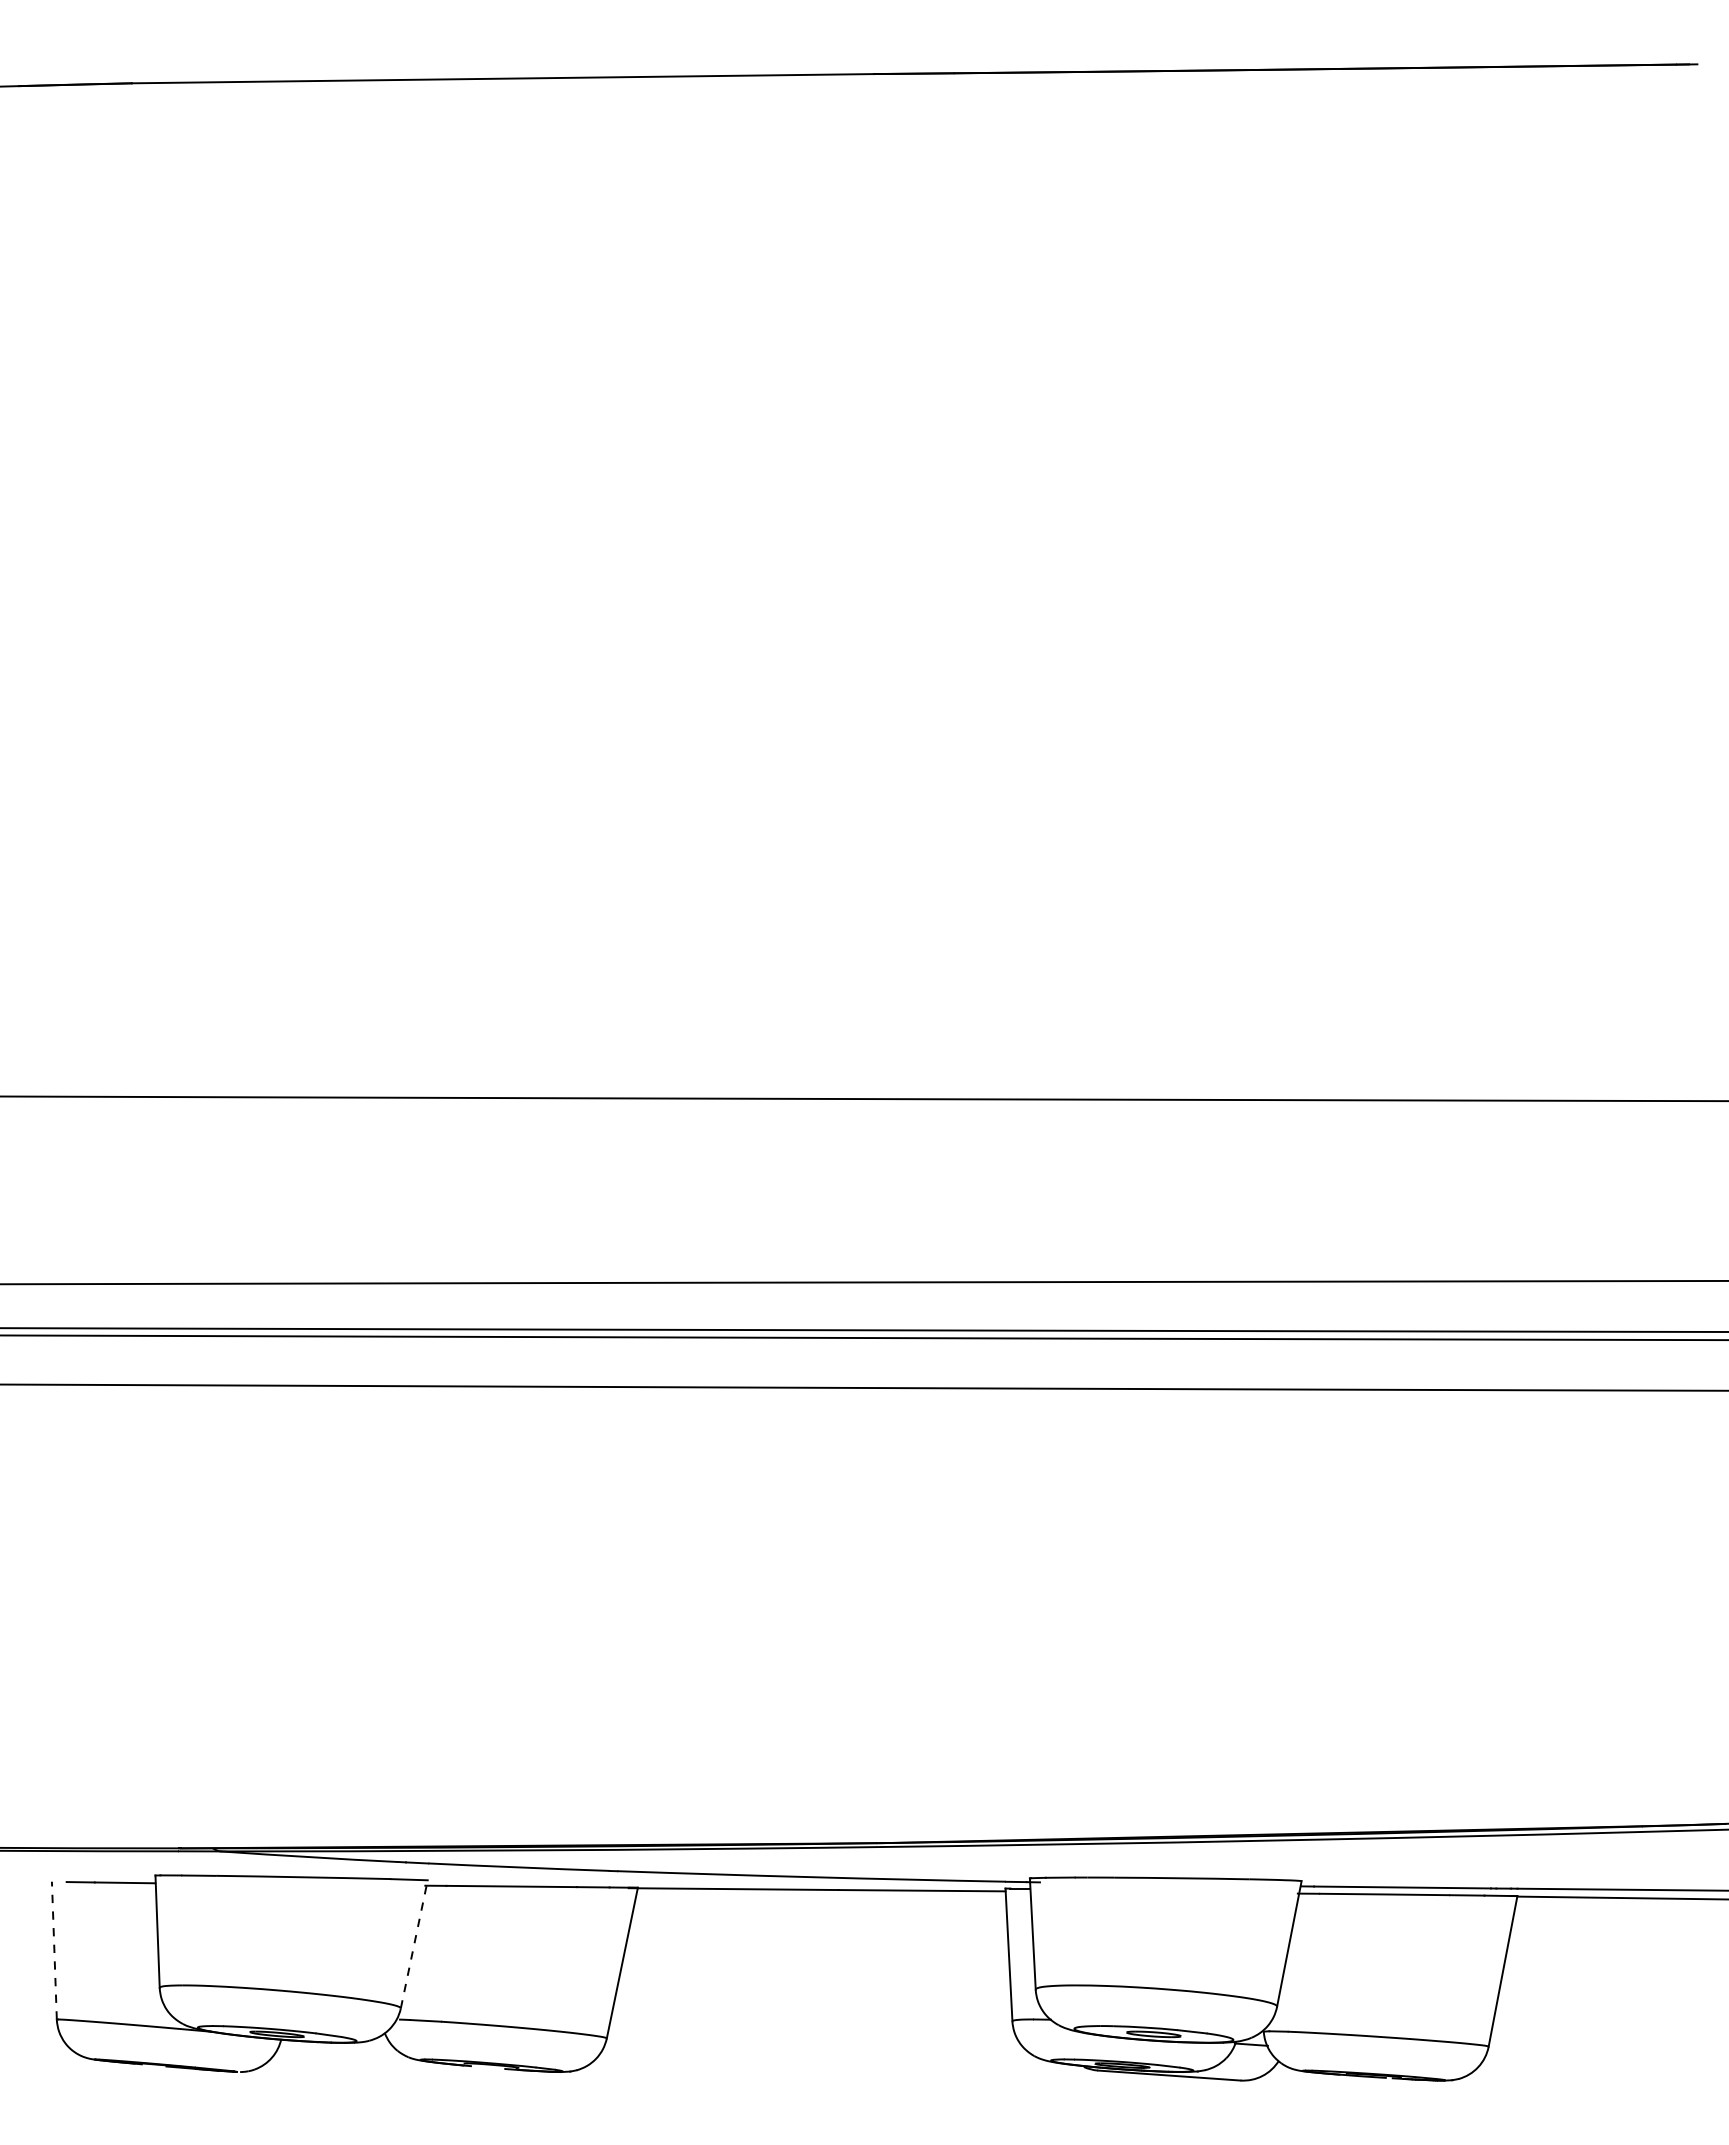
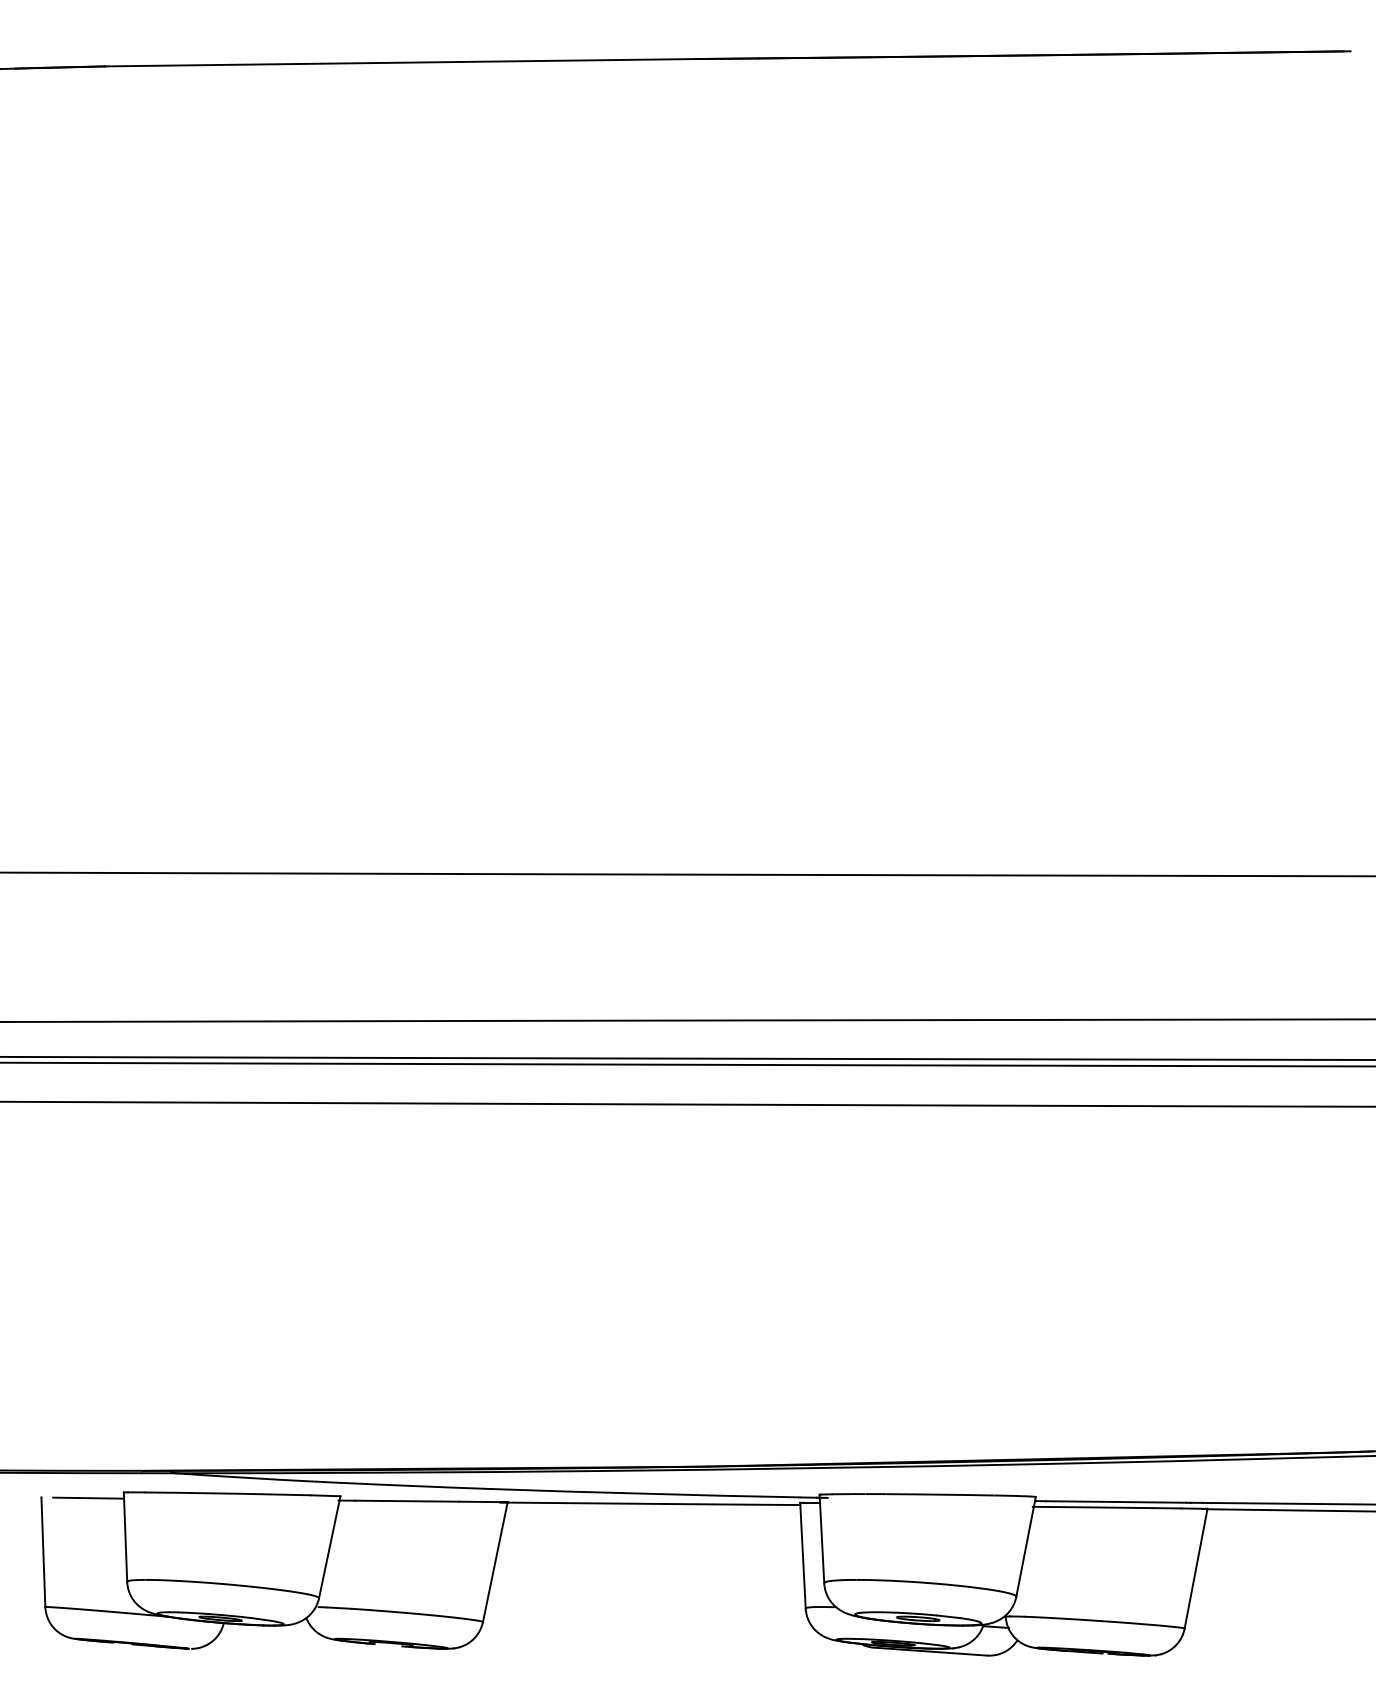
line: (414, 1943) -> (329, 1546), dashed -> solid
line: (54, 1950) -> (43, 1552), dashed -> solid

